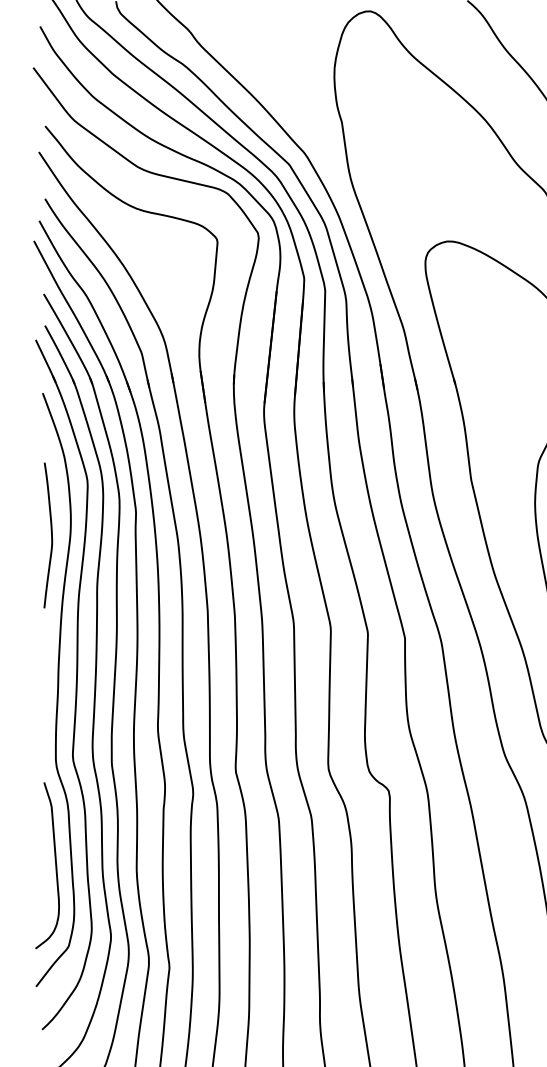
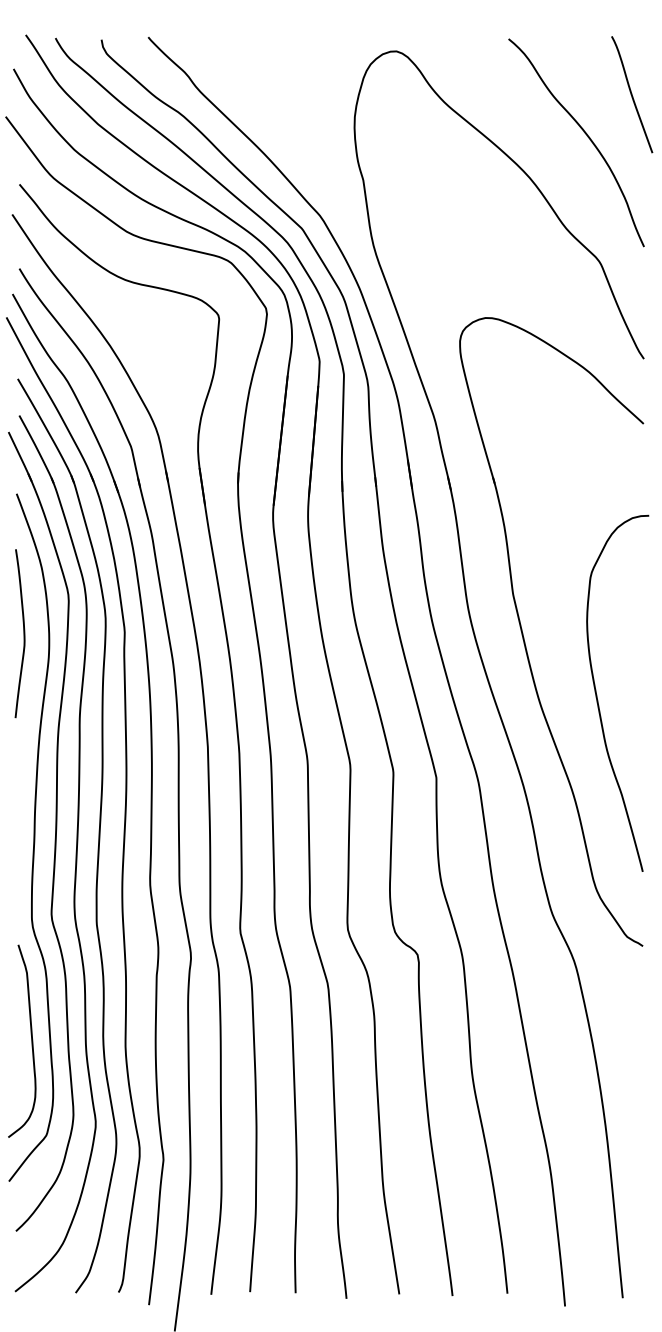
curve: (51, 535) -> (23, 633), moved

